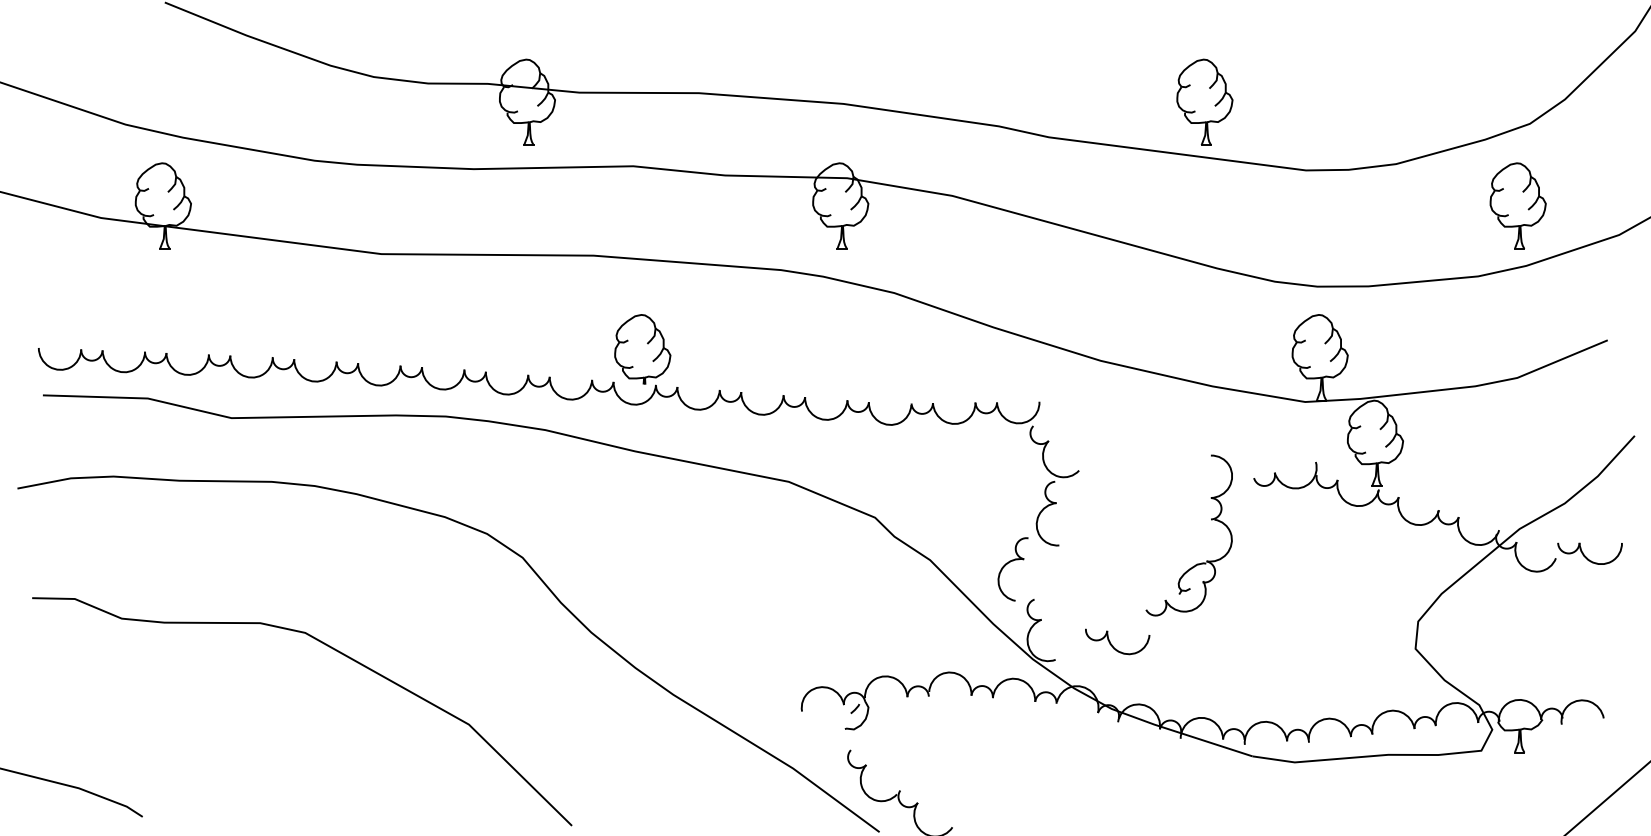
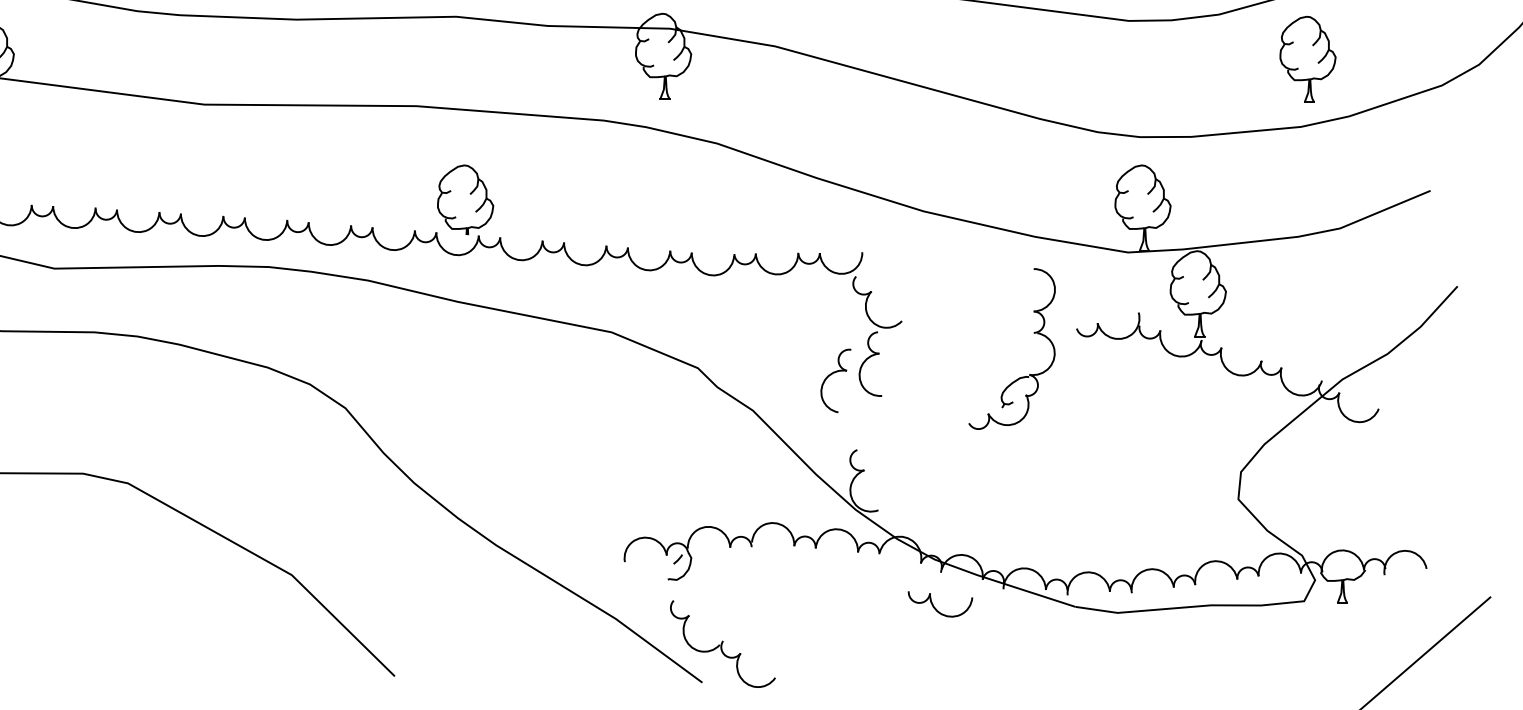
part: (1517, 205) -> (1307, 59), moved
part: (1211, 520) -> (1034, 334), moved
part: (1589, 553) -> (1412, 404), removed
part: (1009, 563) -> (832, 375), moved
part: (1117, 641) -> (940, 604), moved

